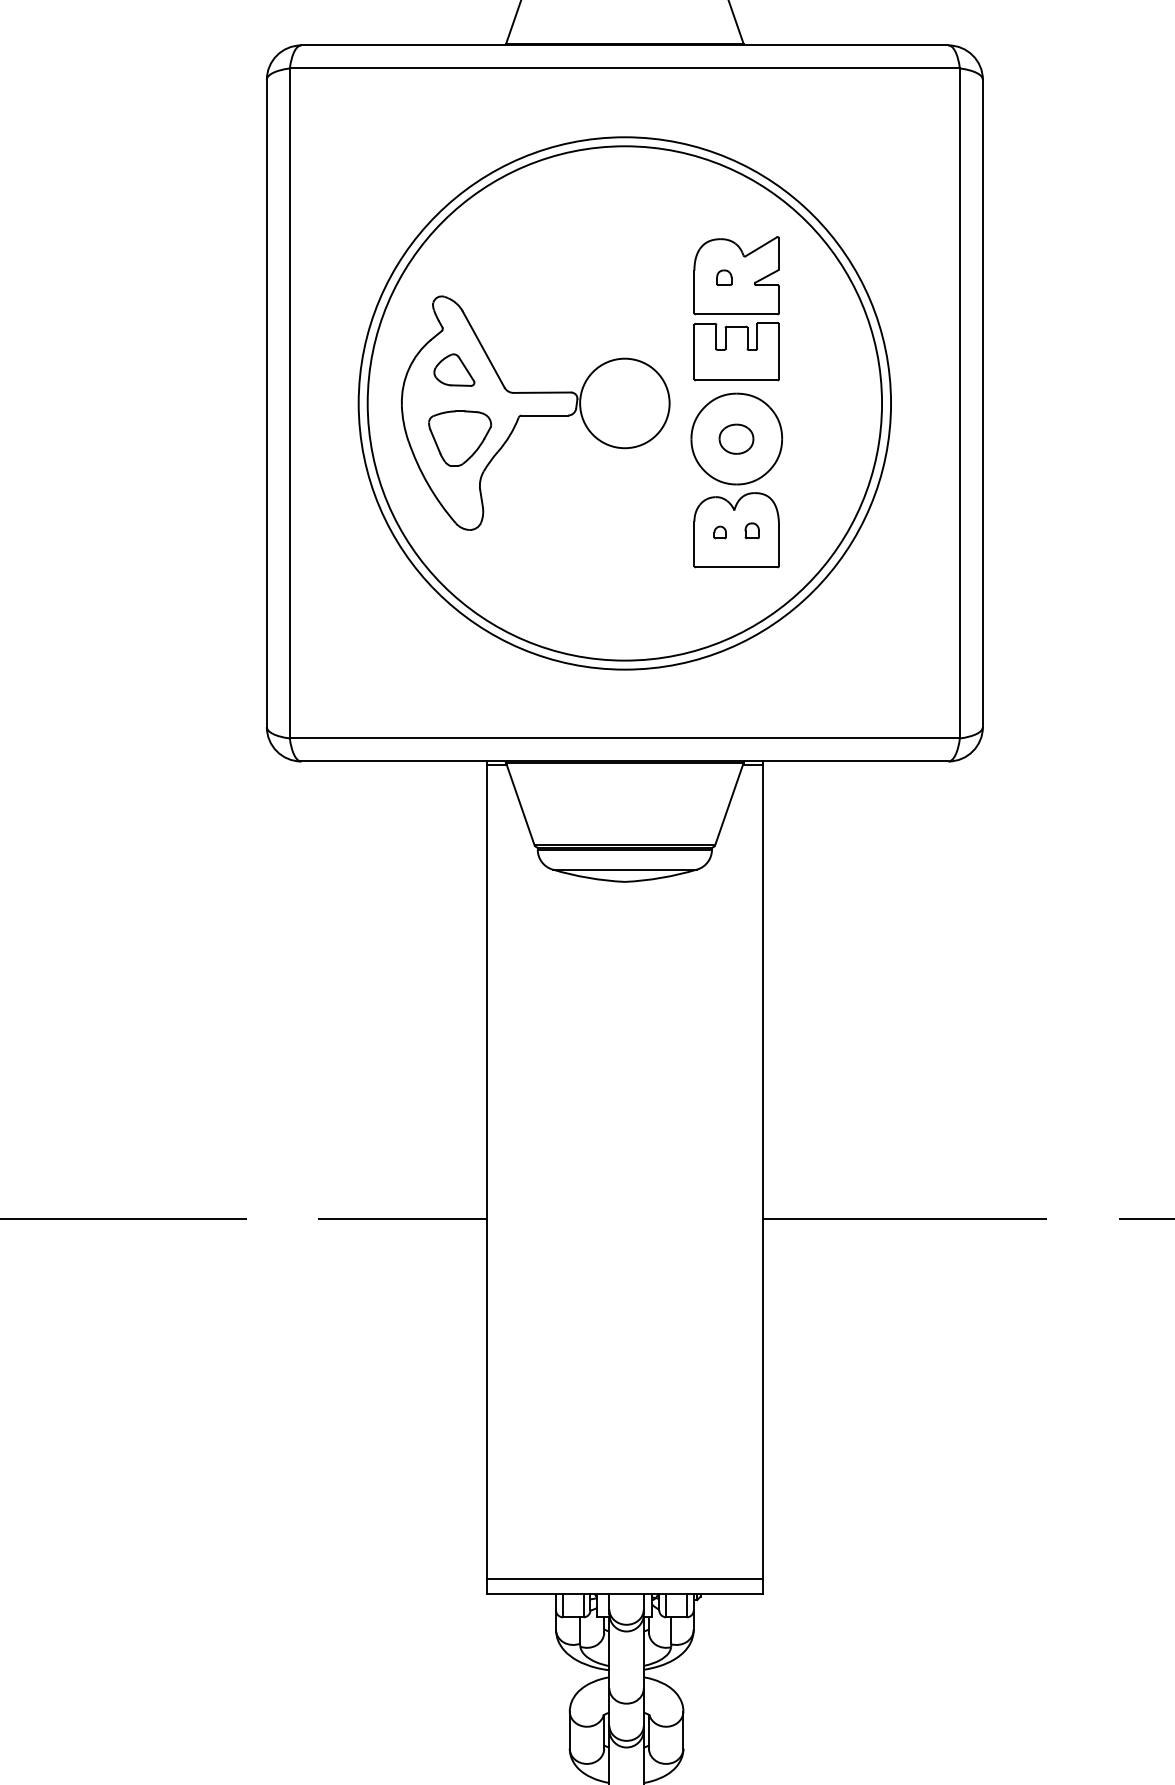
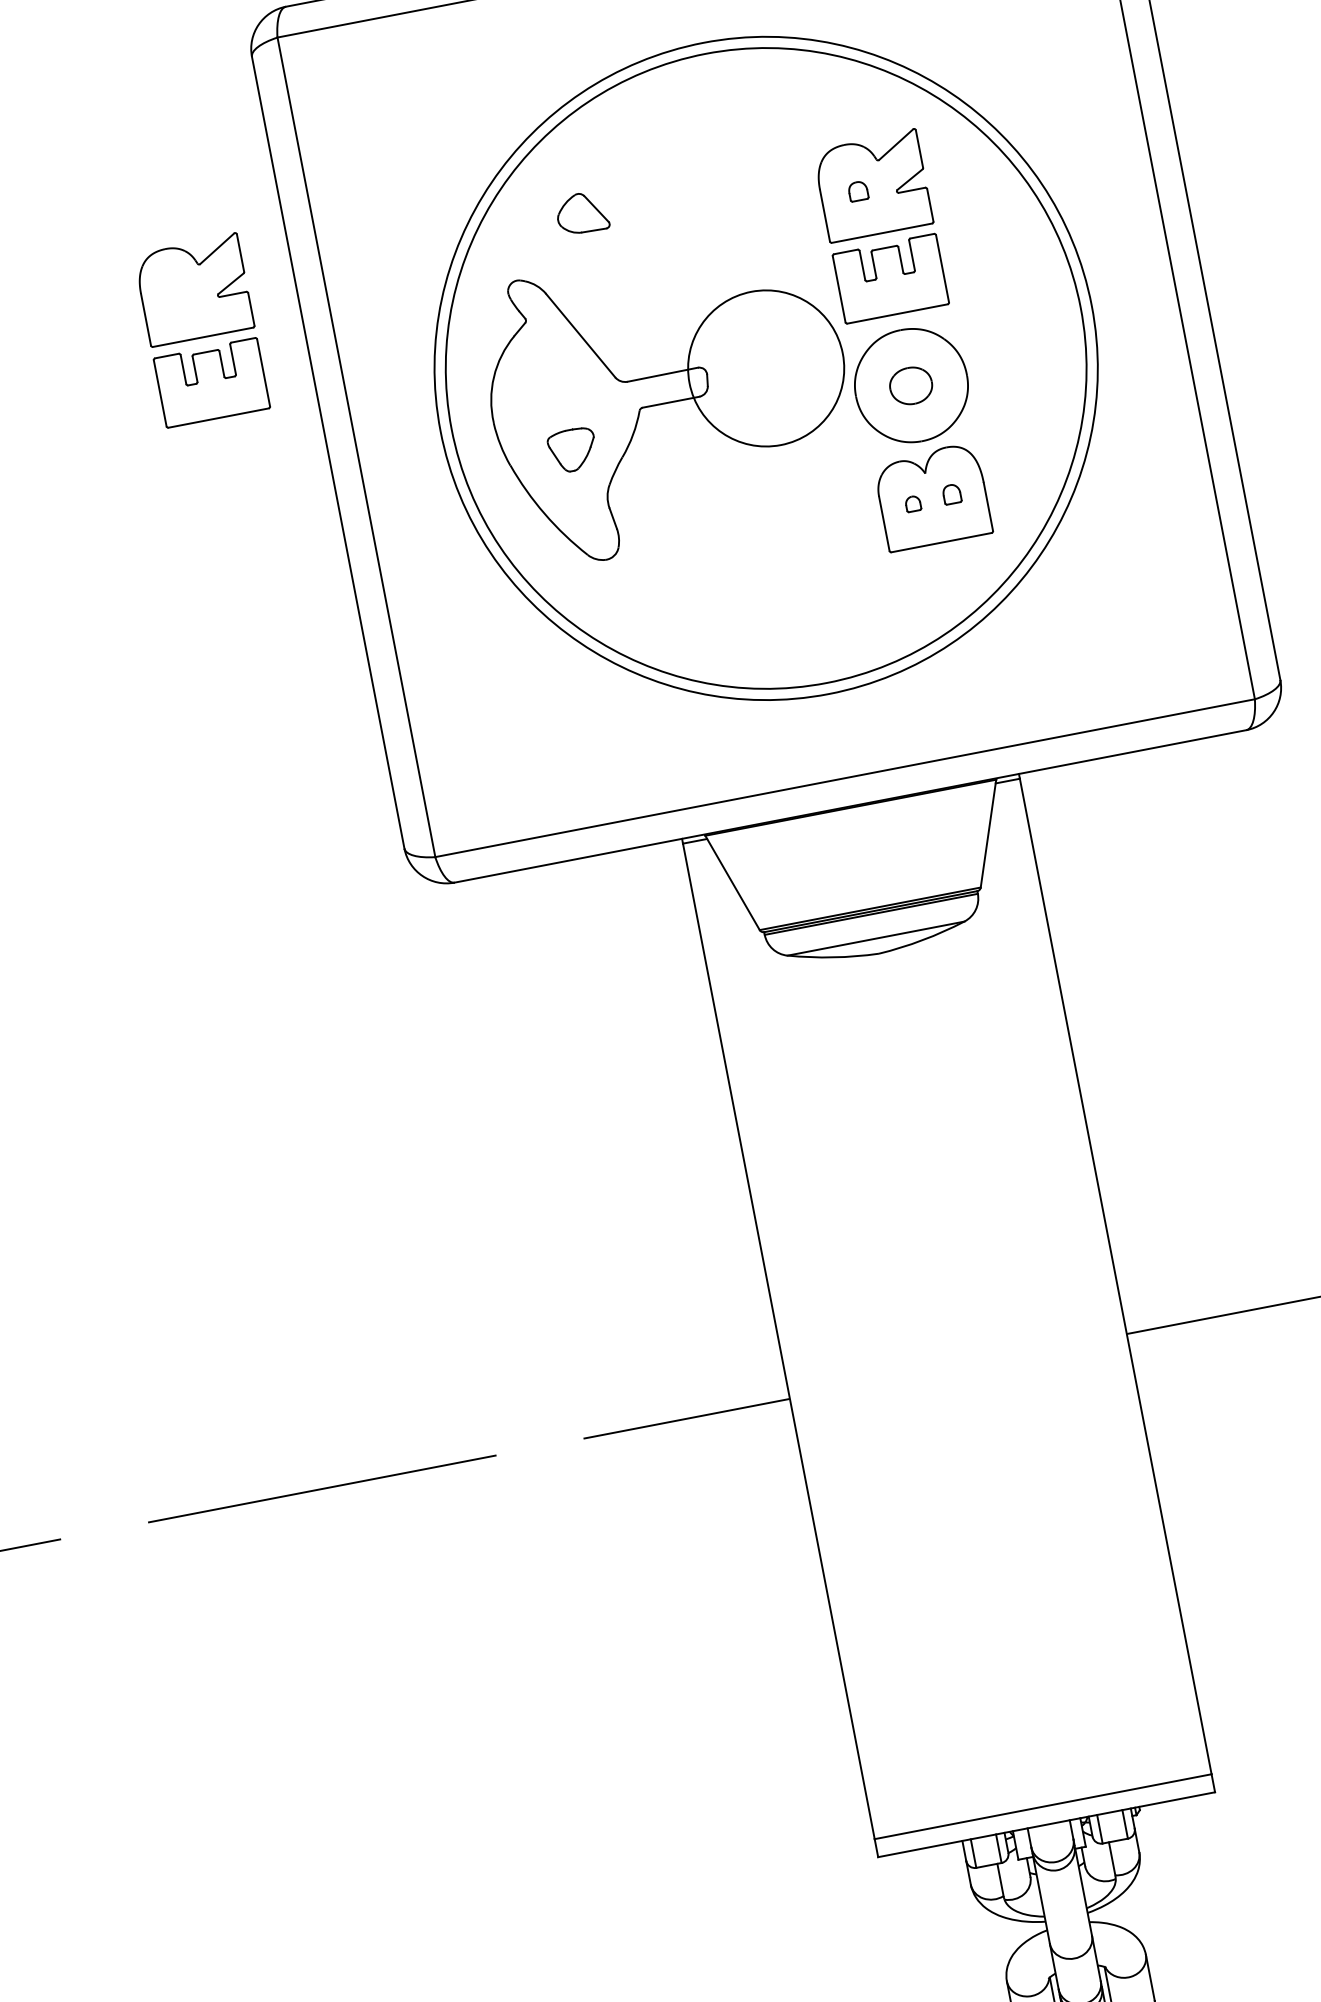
part: (185, 287) -> (201, 330), added
part: (454, 369) -> (582, 212), moved
circle: (624, 403) -> (765, 368), size x1.4
part: (459, 438) -> (572, 450), size x0.6

